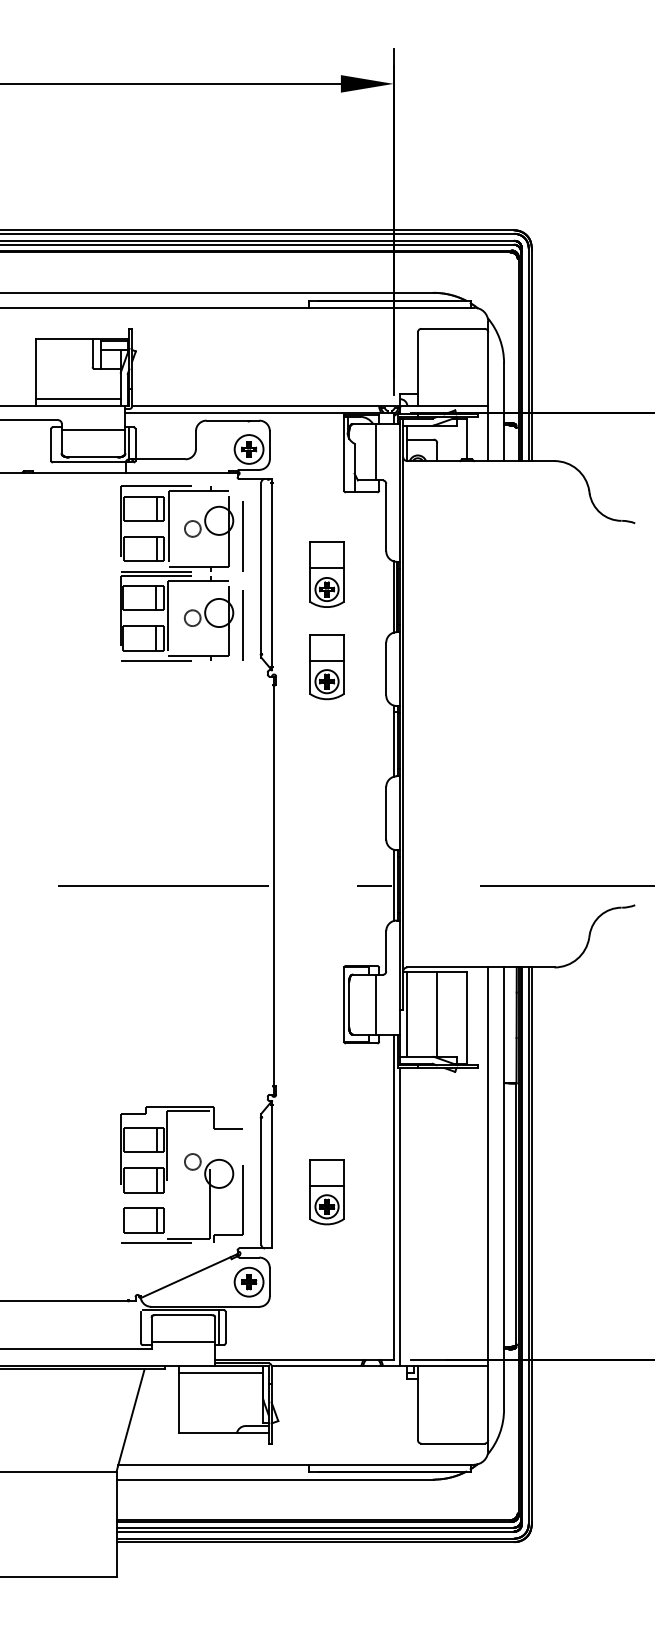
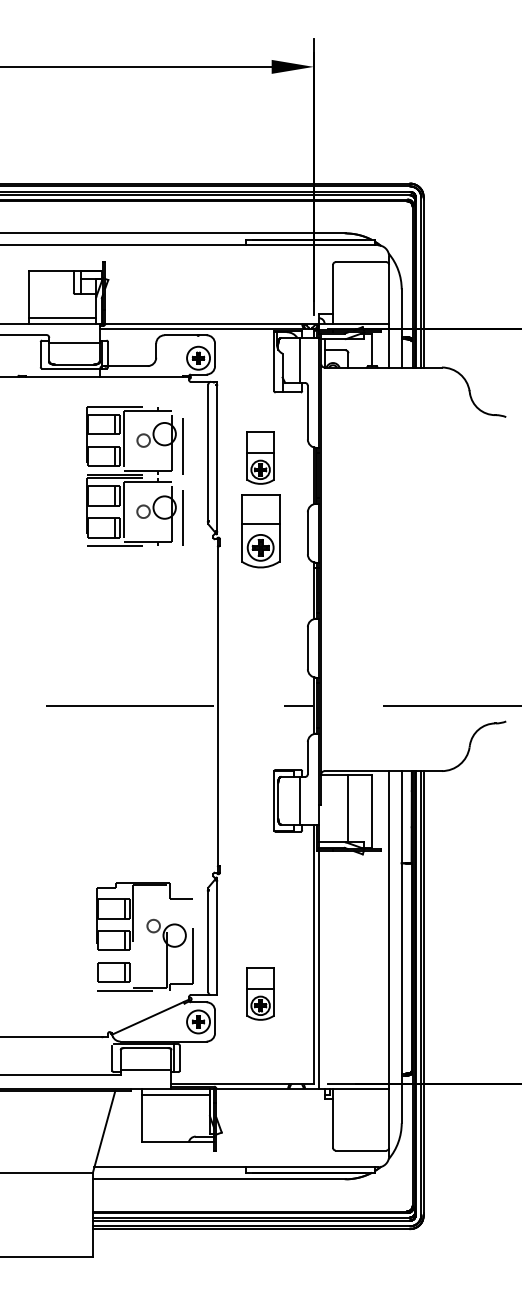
part: (181, 573) -> (134, 476), moved
part: (326, 666) -> (260, 531), size x1.4
line: (407, 1014) -> (324, 808), removed
part: (326, 1191) -> (260, 993), moved

